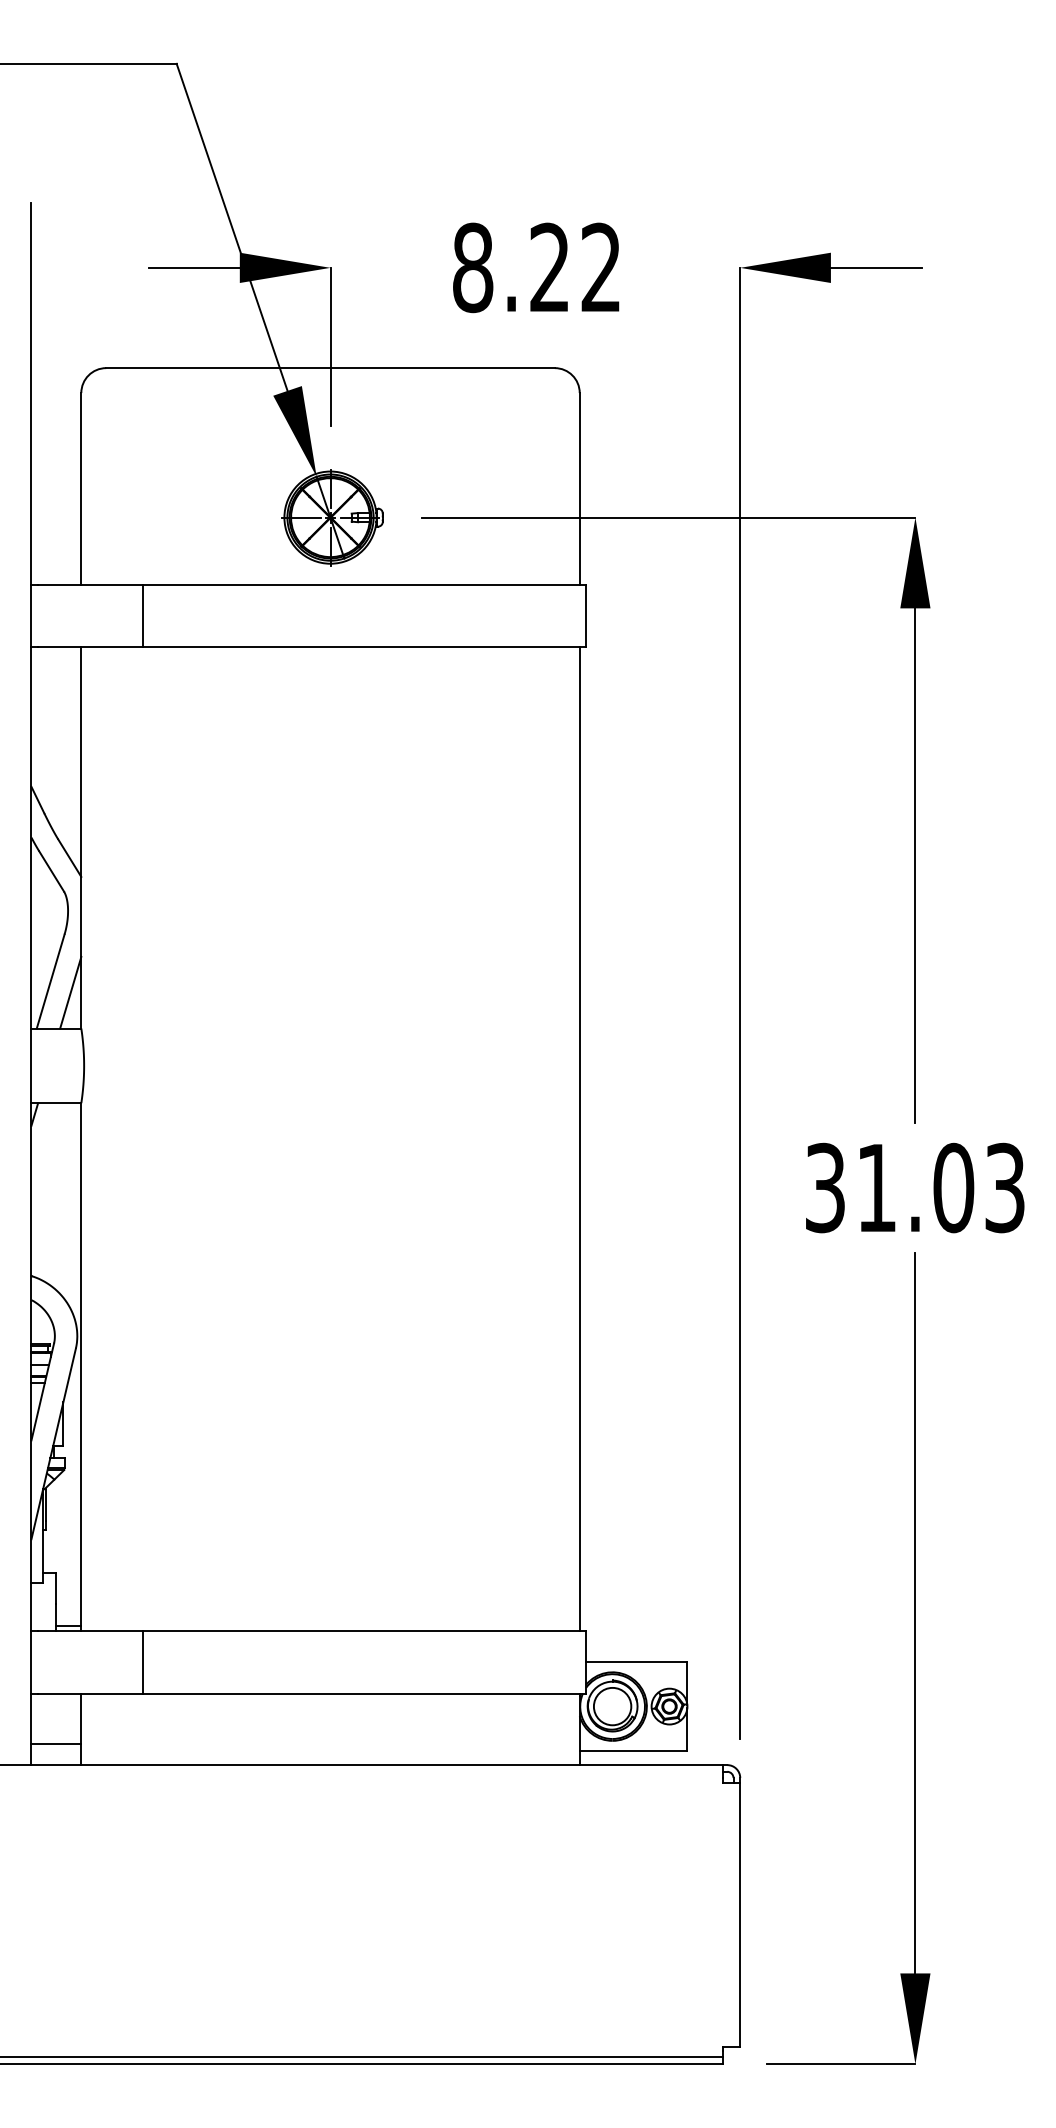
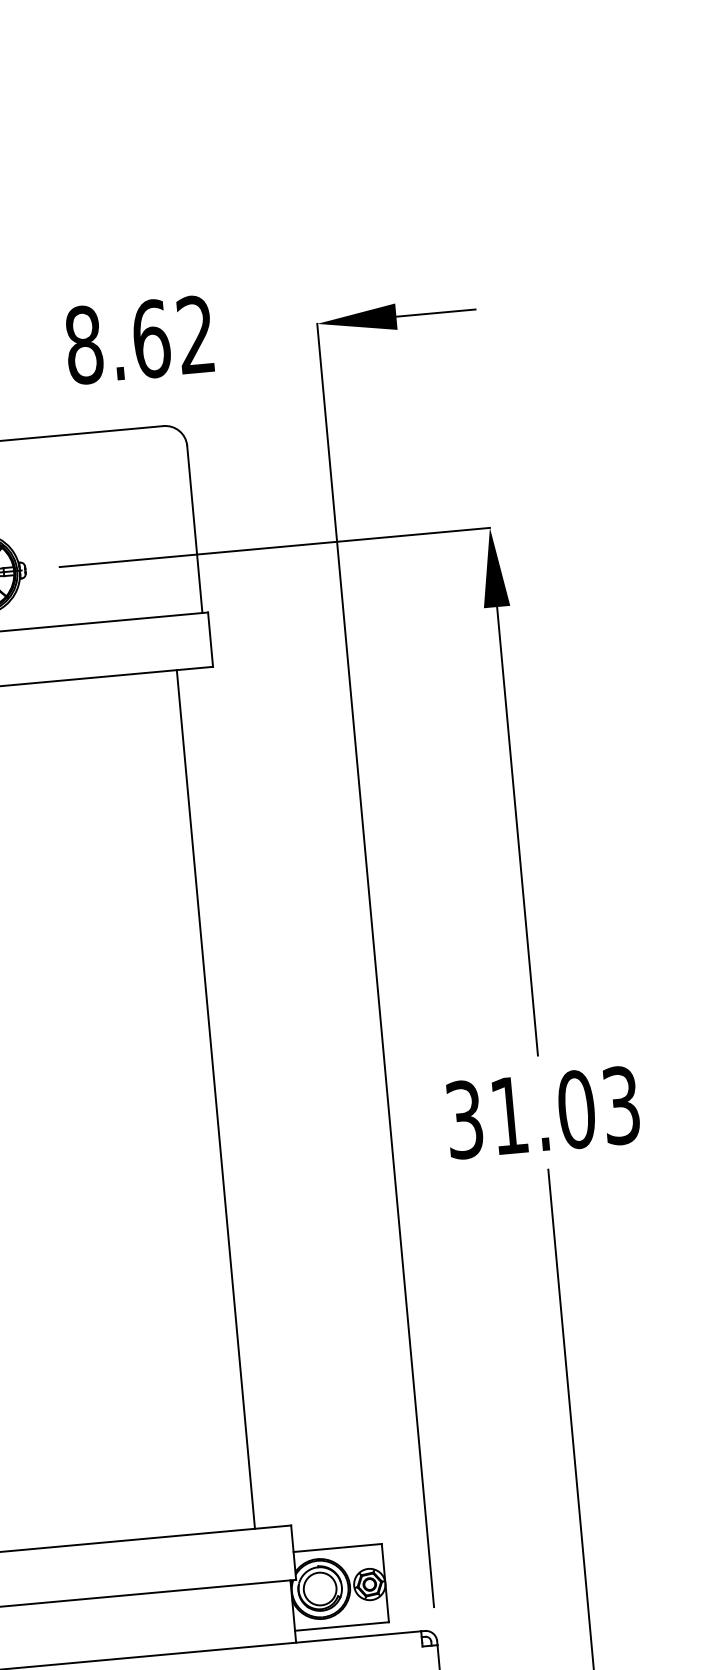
text: (550, 267) -> (151, 338), 8.22 -> 8.62
line: (579, 1138) -> (215, 1098), moved

